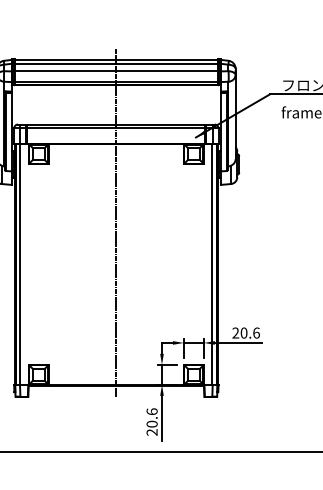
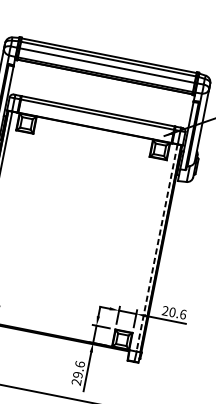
line: (116, 222) -> (81, 195), removed
line: (212, 264) -> (157, 248), solid -> dashed
text: (151, 423) -> (77, 374), 20.6 -> 29.6

